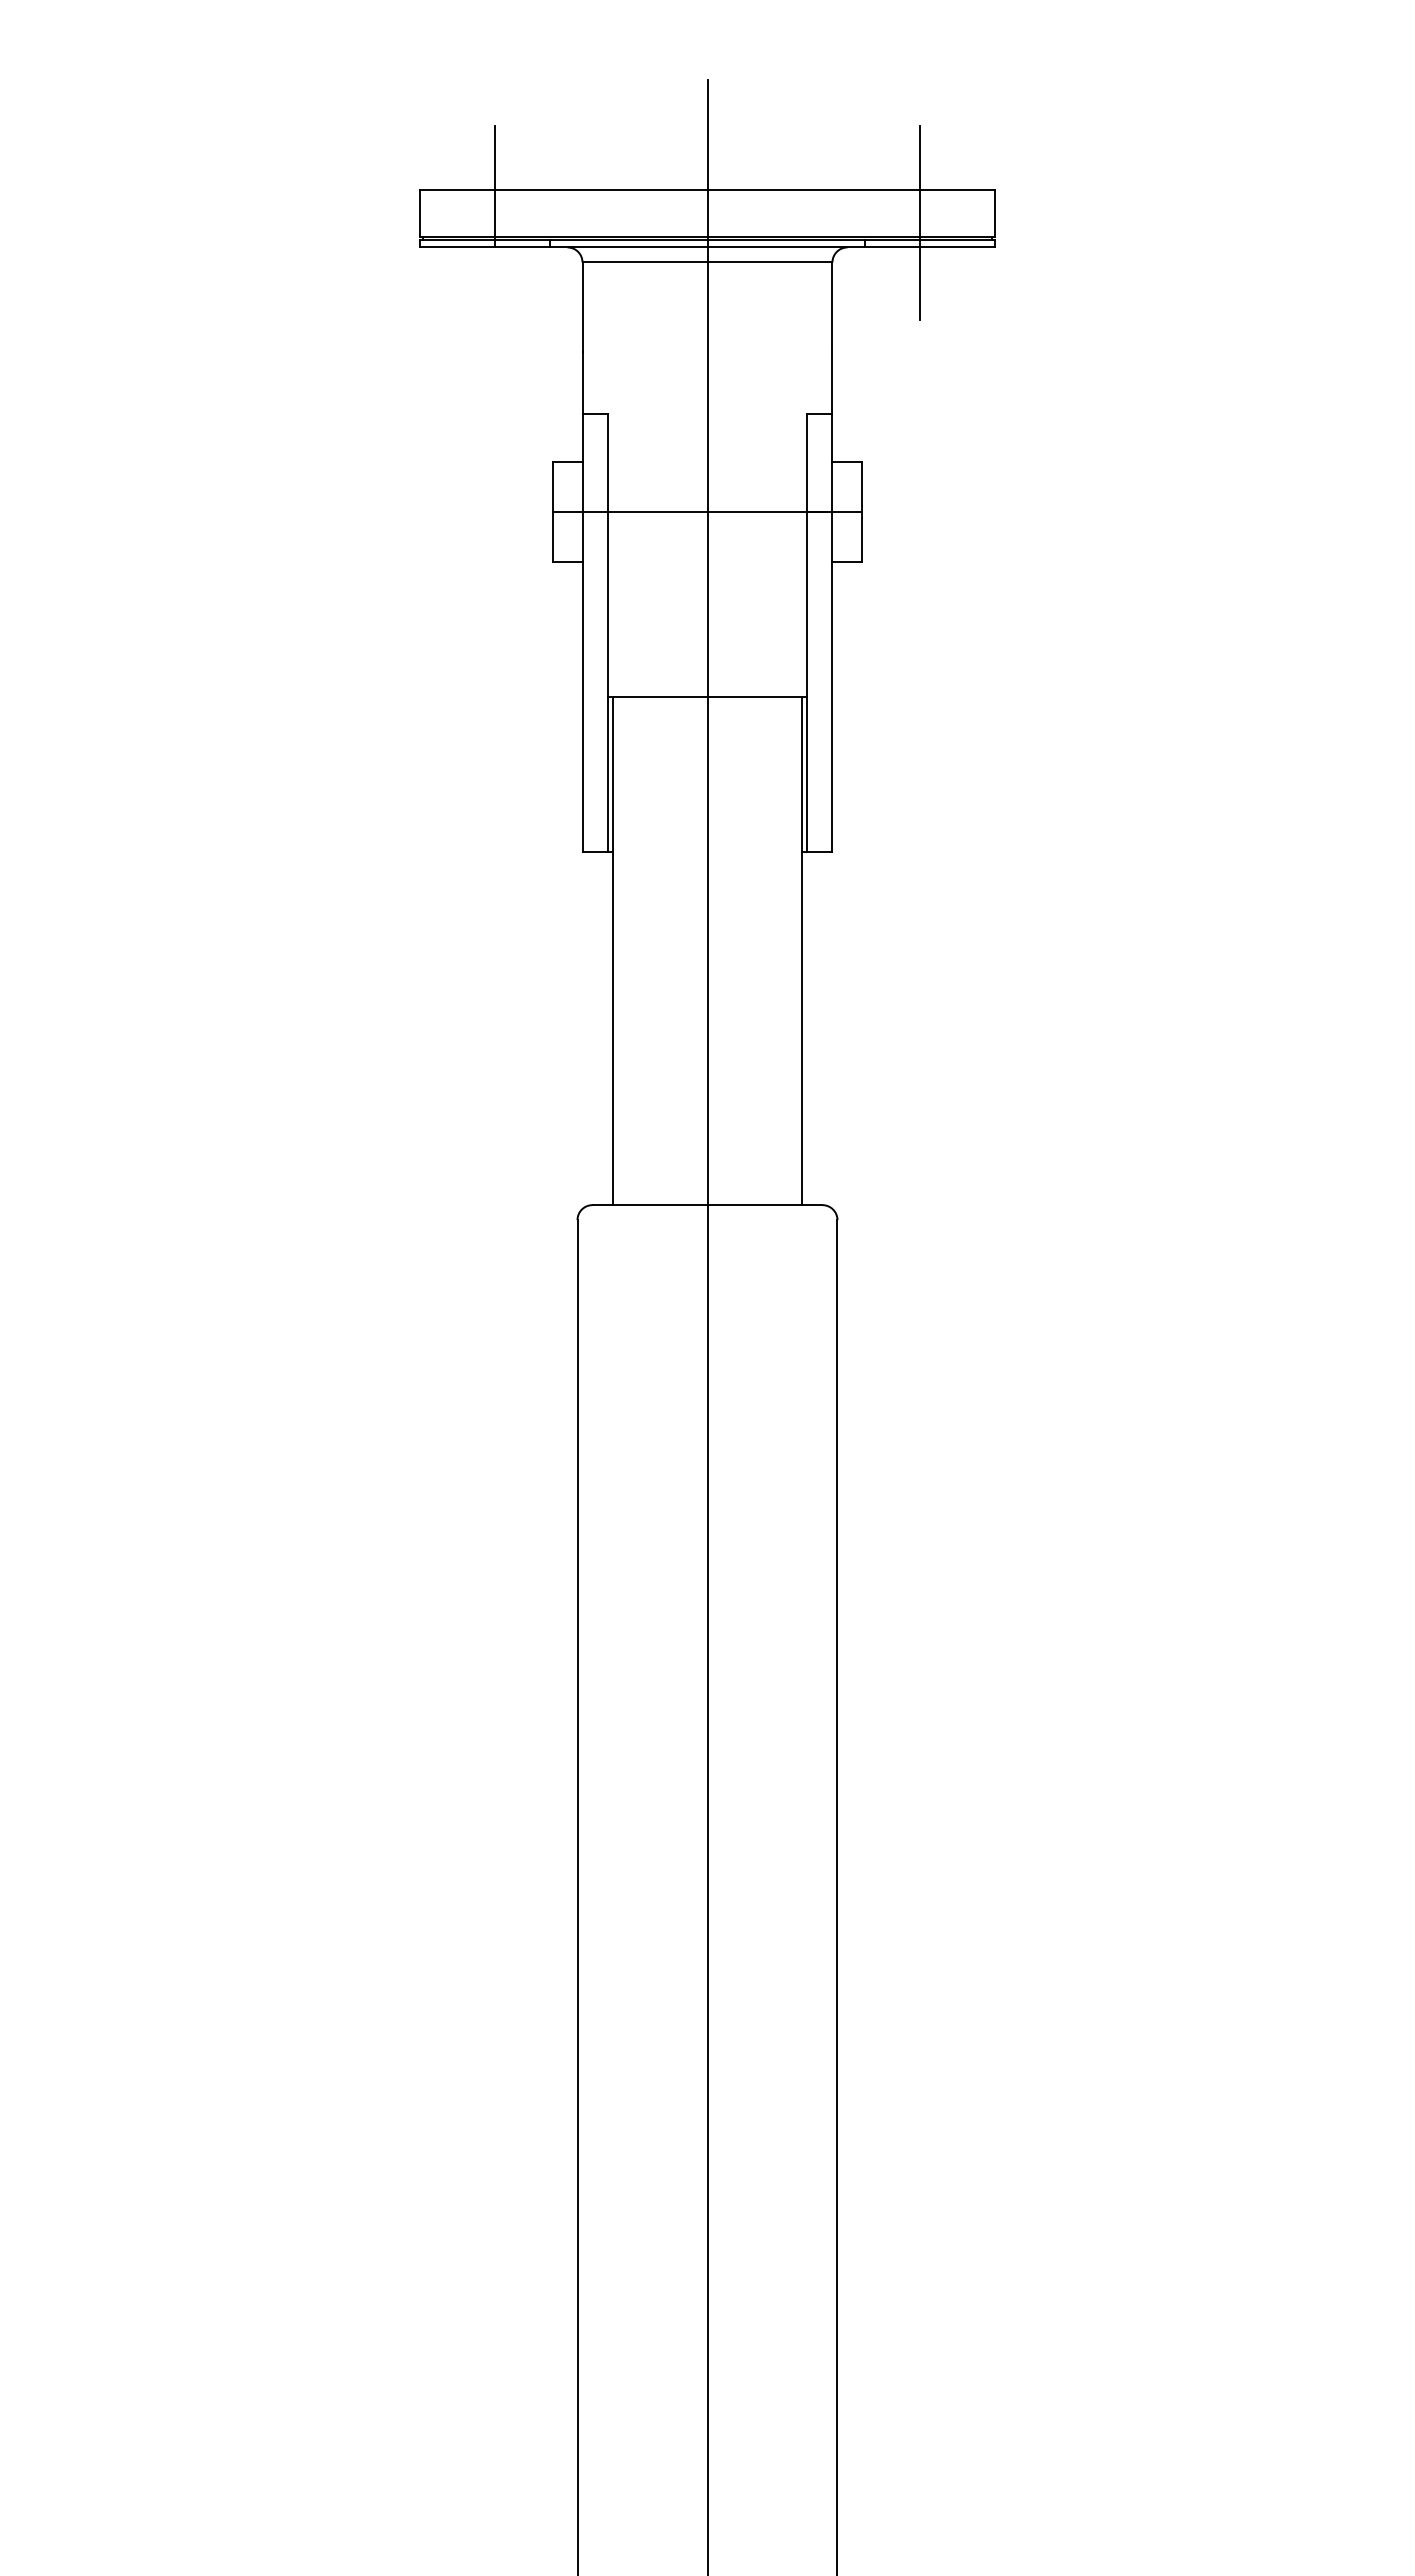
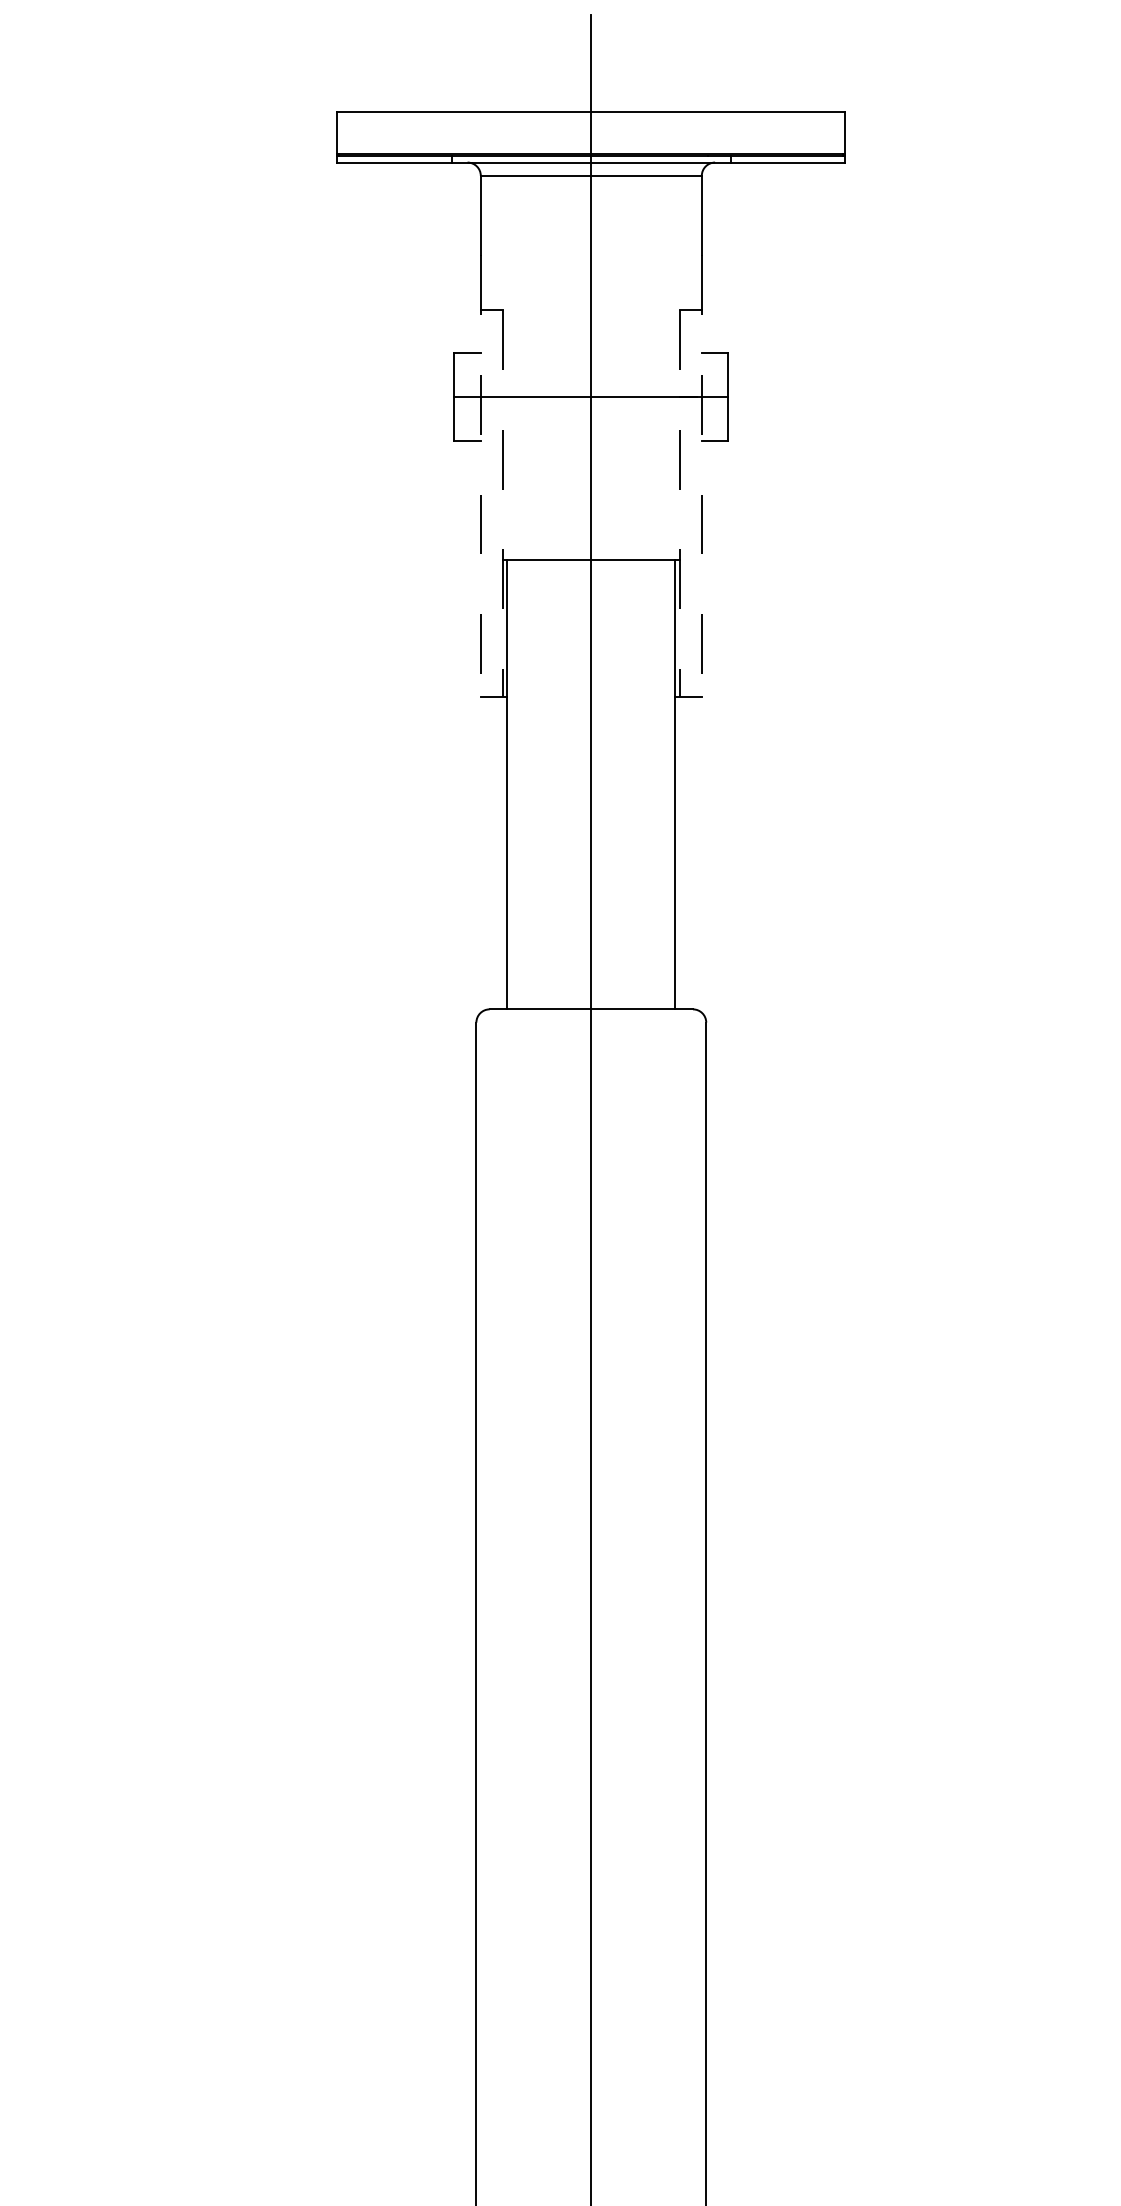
line: (495, 186) -> (403, 108), removed
line: (919, 222) -> (778, 140), removed
line: (582, 602) -> (480, 476), solid -> dashed
line: (832, 602) -> (701, 476), solid -> dashed
line: (607, 633) -> (502, 503), solid -> dashed
line: (807, 633) -> (679, 503), solid -> dashed

